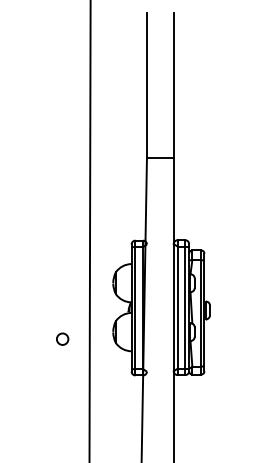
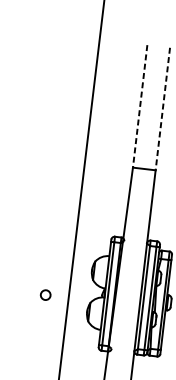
line: (146, 85) -> (139, 106), solid -> dashed
line: (173, 85) -> (162, 109), solid -> dashed
circle: (62, 338) -> (45, 294), moved

